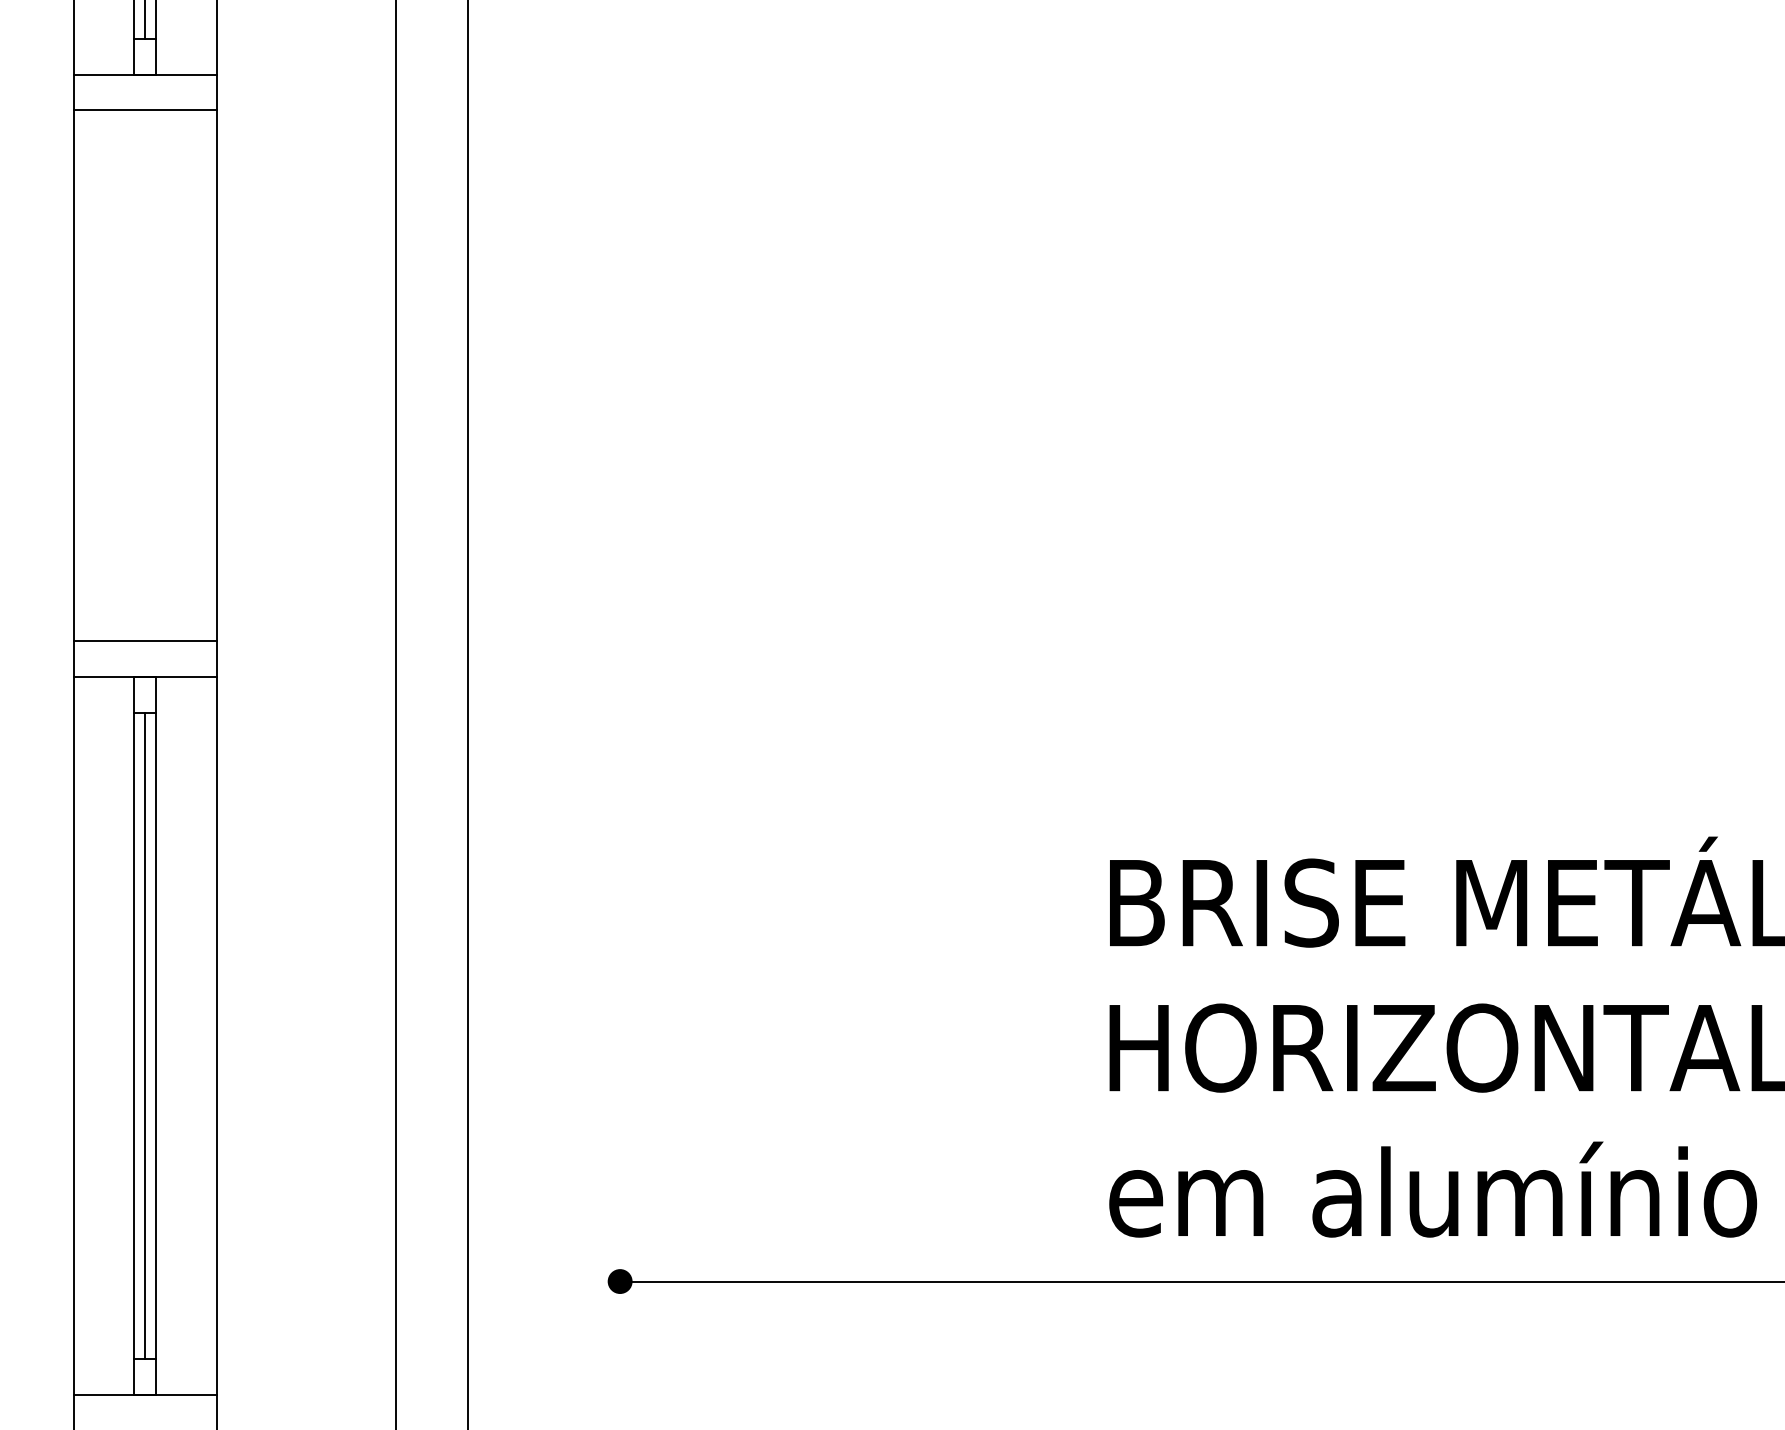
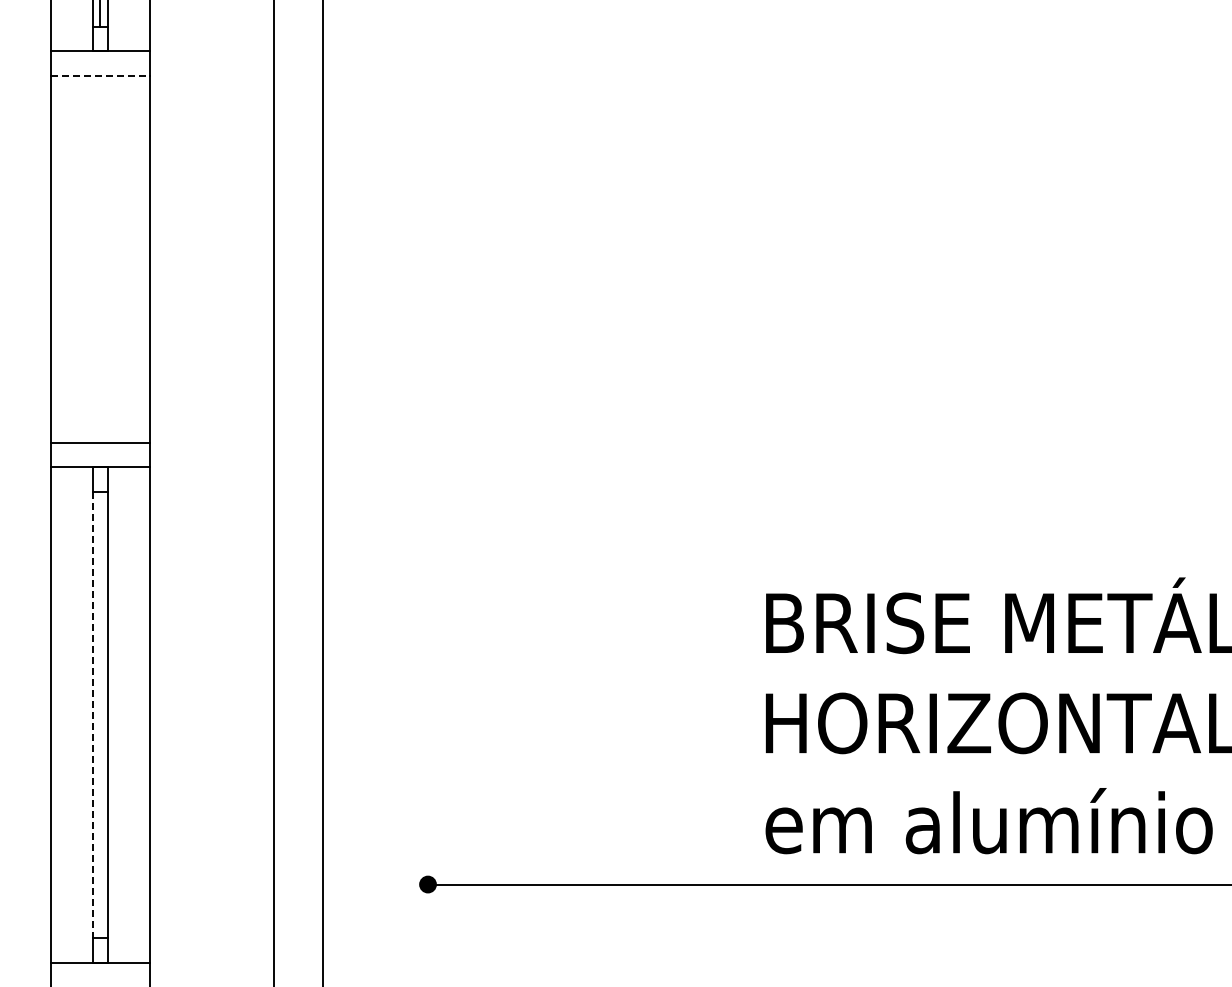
line: (145, 110) -> (100, 76), solid -> dashed
line: (145, 1035) -> (100, 714), removed
line: (134, 1036) -> (92, 715), solid -> dashed

